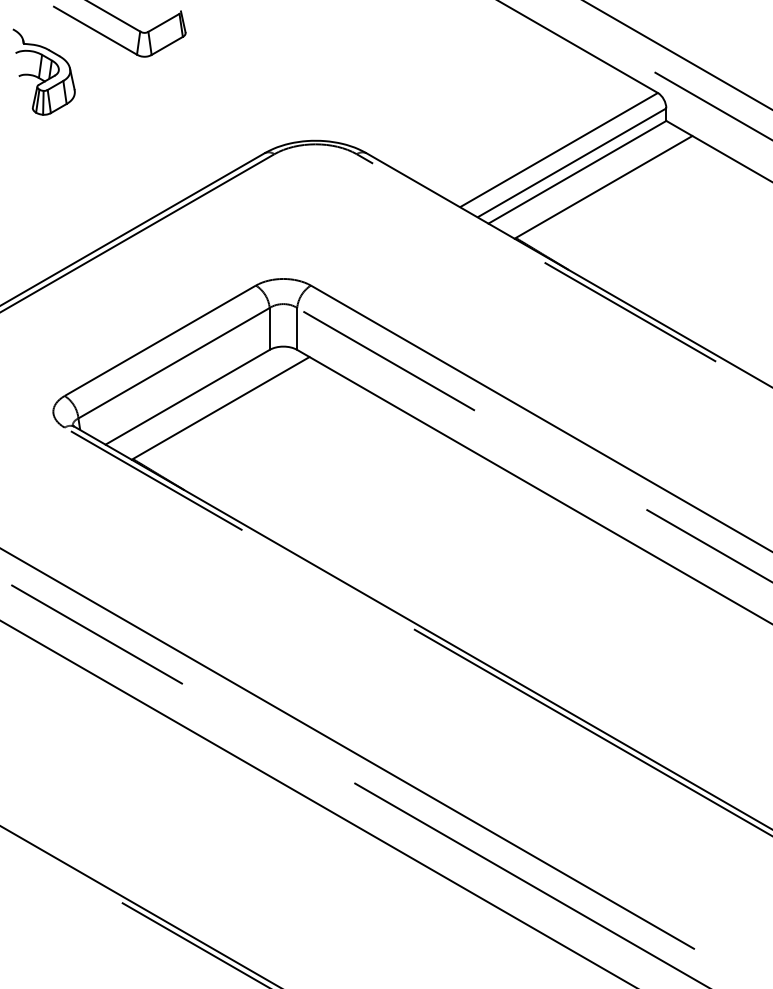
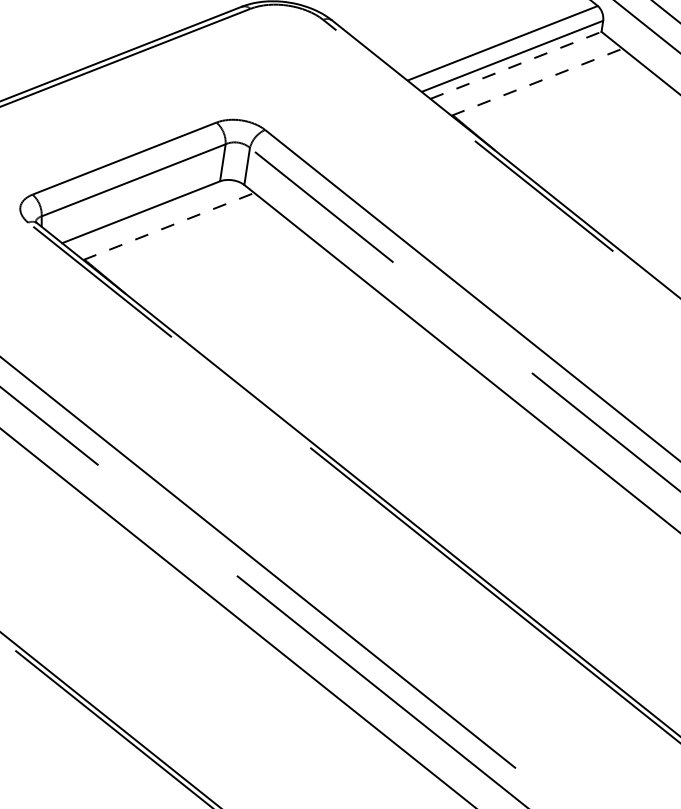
line: (577, 172) -> (516, 65), solid -> dashed
line: (603, 187) -> (537, 82), solid -> dashed
line: (220, 408) -> (168, 226), solid -> dashed

